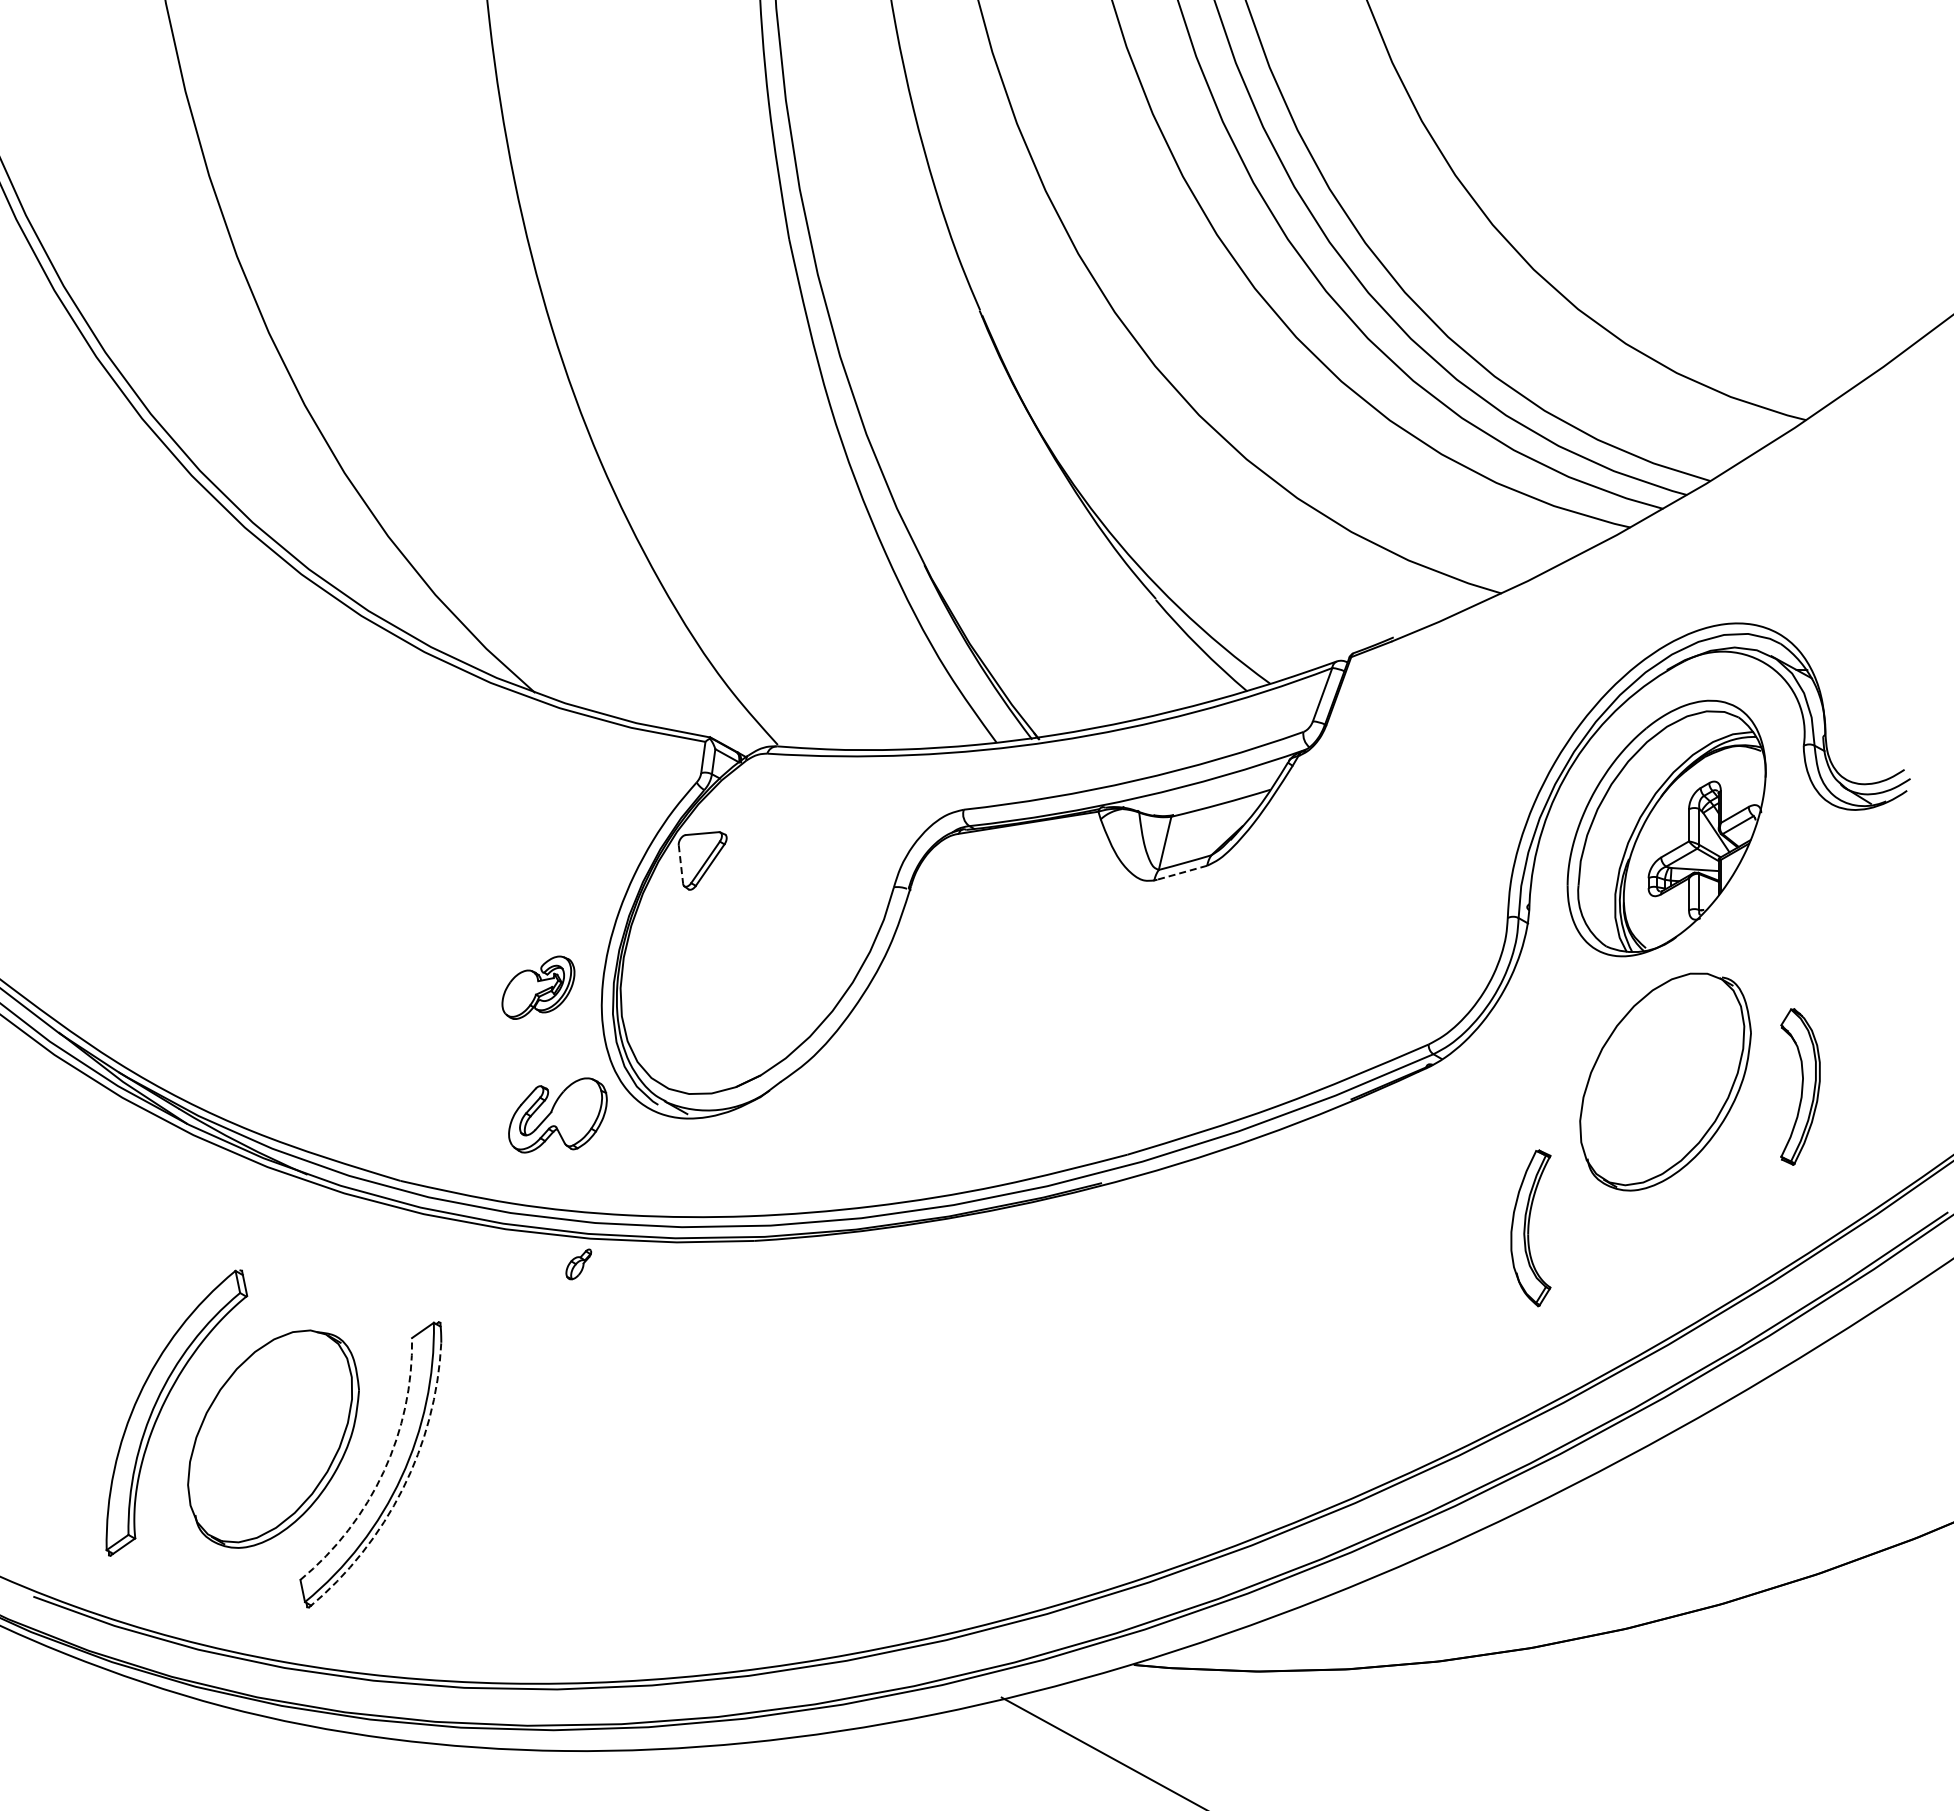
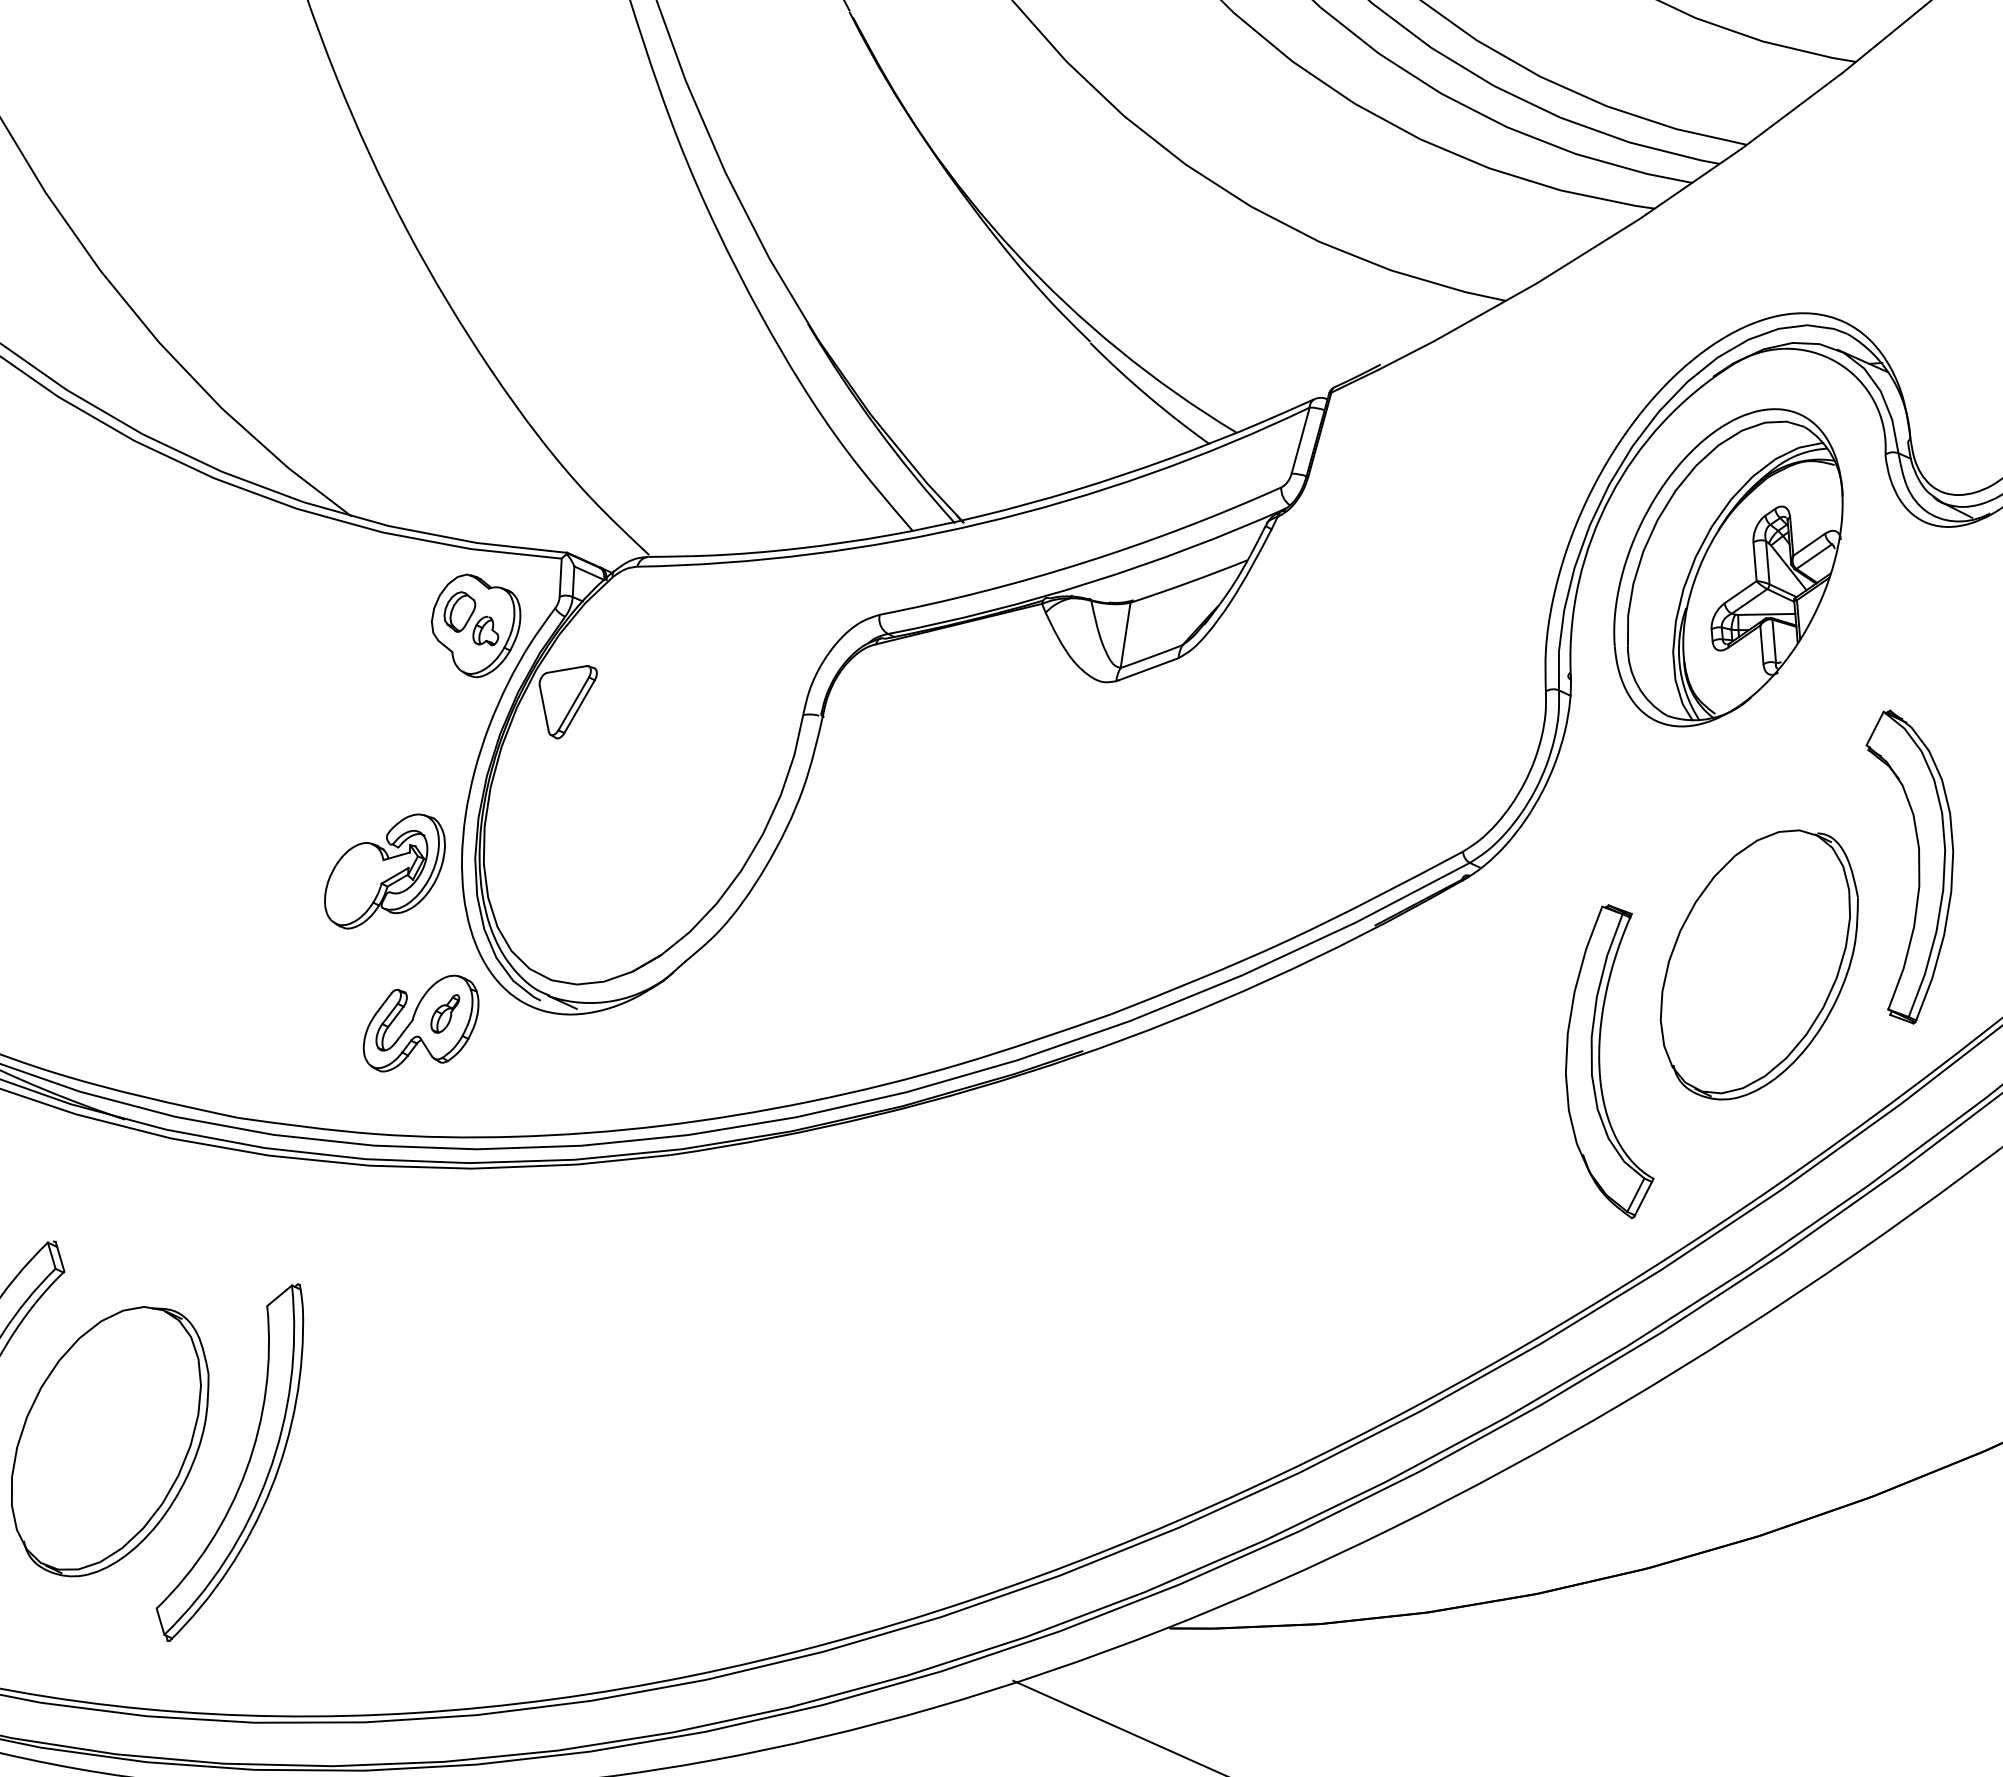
part: (630, 790) -> (476, 624), added
line: (681, 865) -> (545, 709), dashed -> solid
line: (1181, 872) -> (1148, 668), dashed -> solid
part: (538, 987) -> (384, 871), size x1.43
part: (1665, 1081) -> (1759, 964), moved
part: (1800, 1086) -> (1915, 865), size x1.67
part: (1530, 1228) -> (1604, 1063), size x1.67
part: (578, 1264) -> (445, 1014), moved
arc: (383, 1471) -> (246, 1469), dashed -> solid
arc: (402, 1489) -> (270, 1489), dashed -> solid

